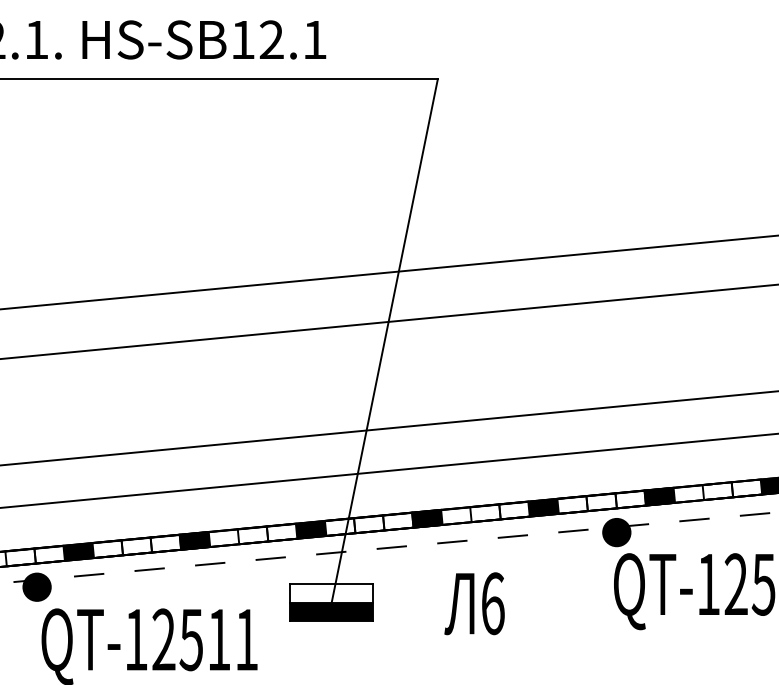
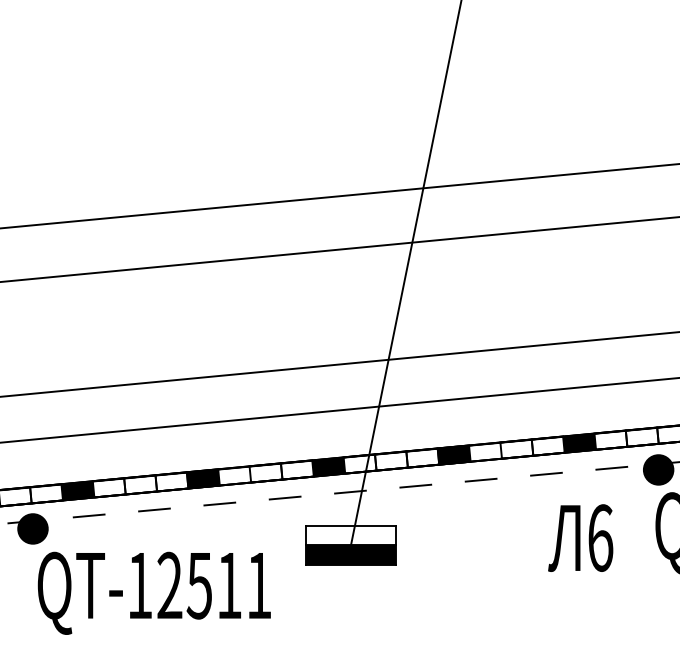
text: (474, 603) -> (580, 537), moved

